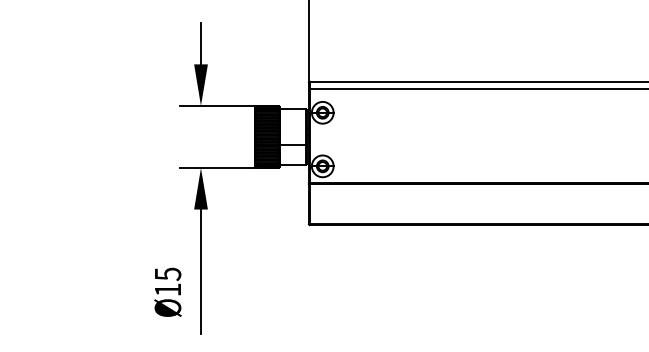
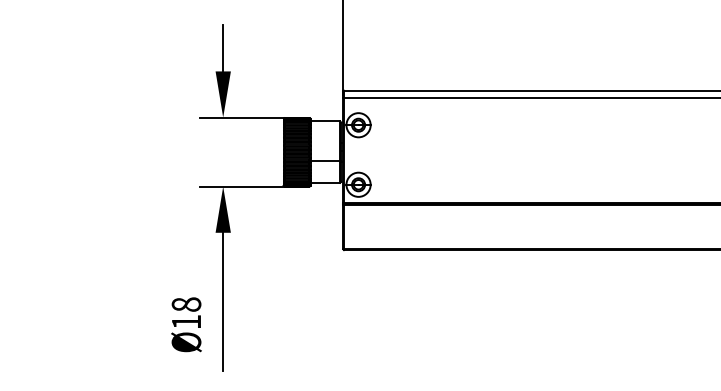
text: (167, 273) -> (185, 303), Ø15 -> Ø18

